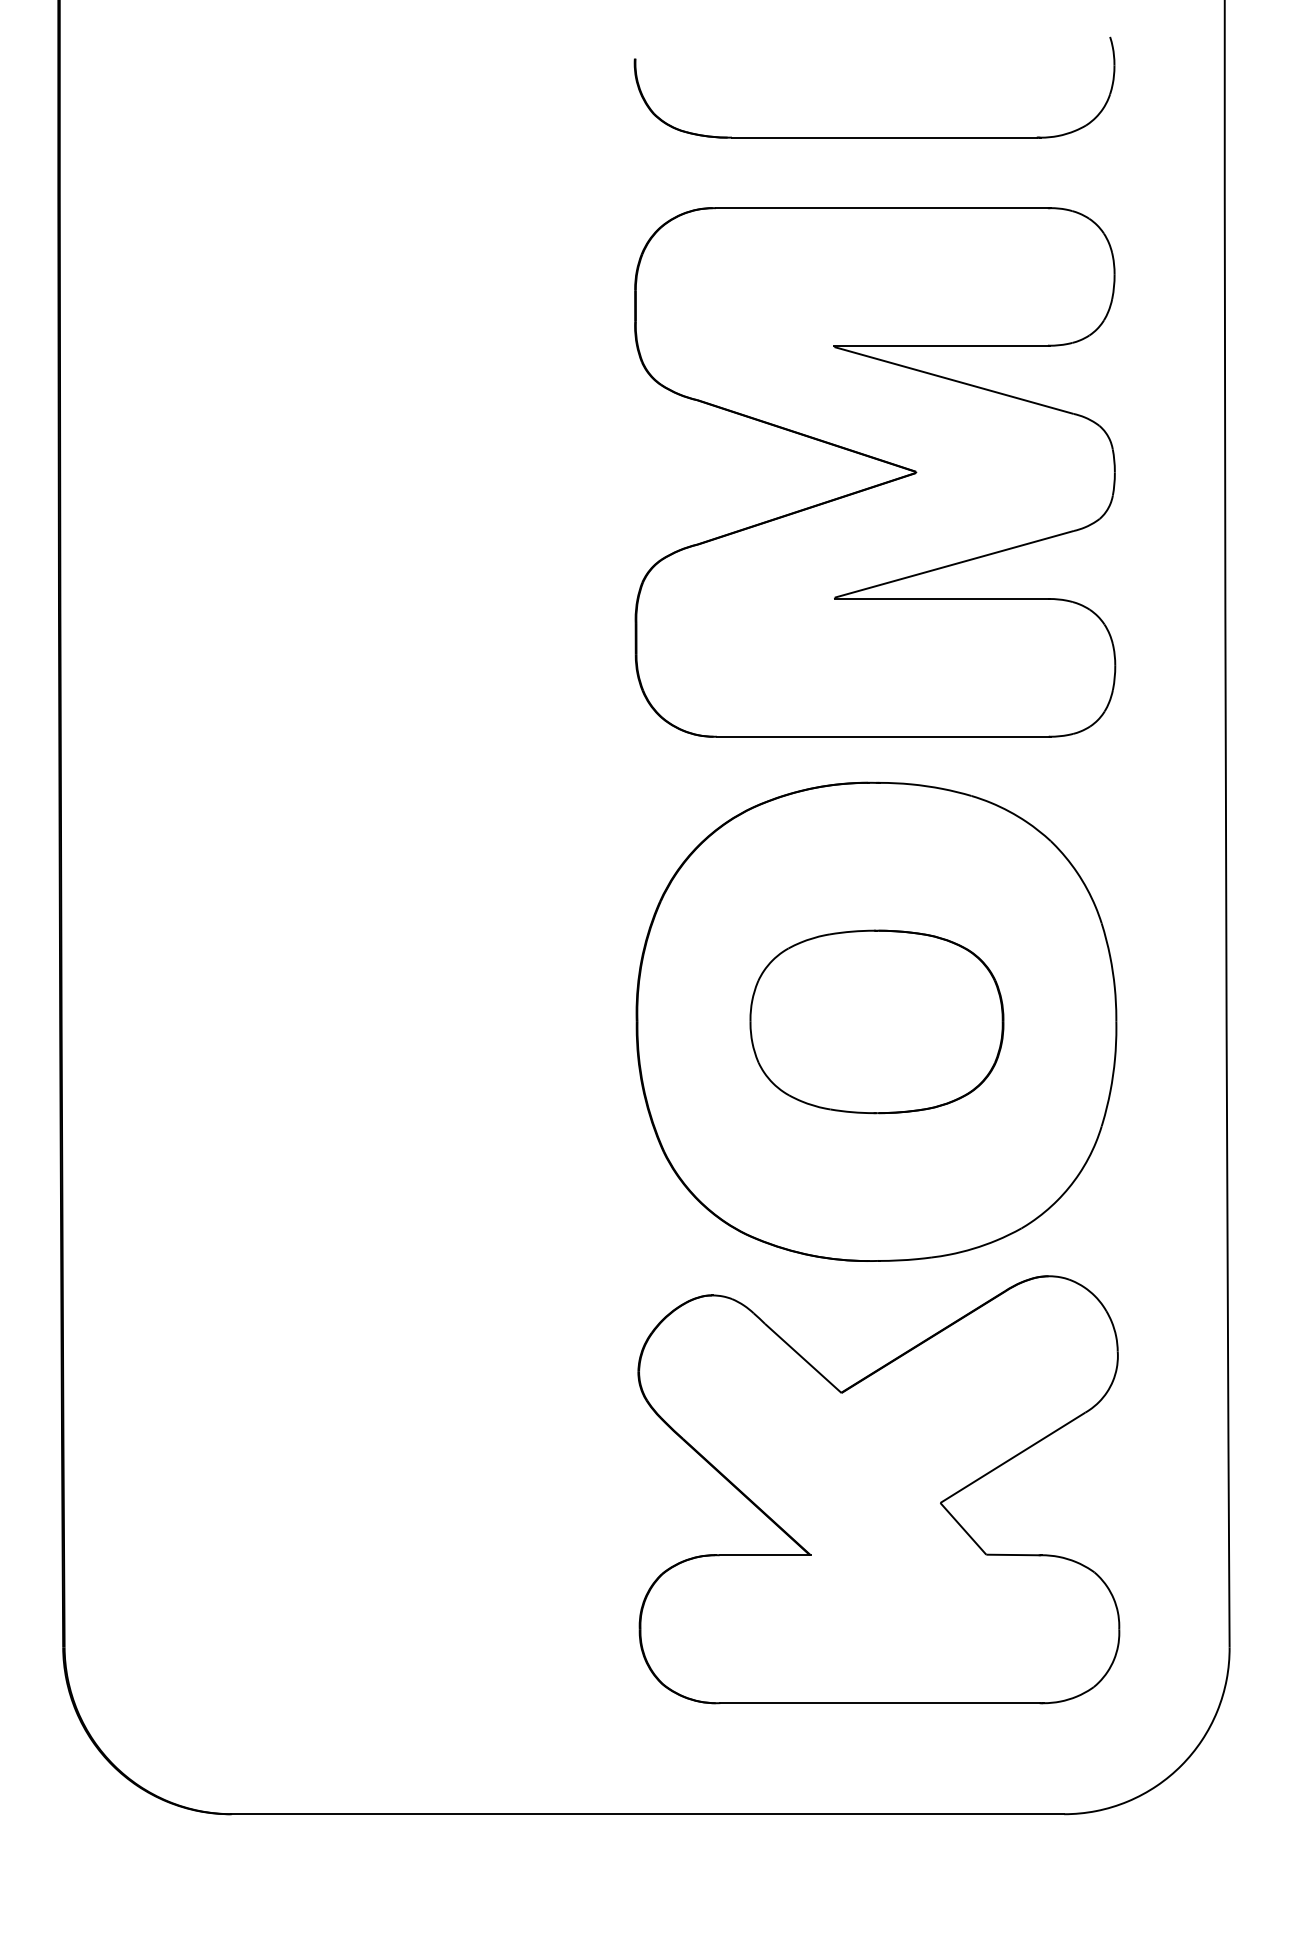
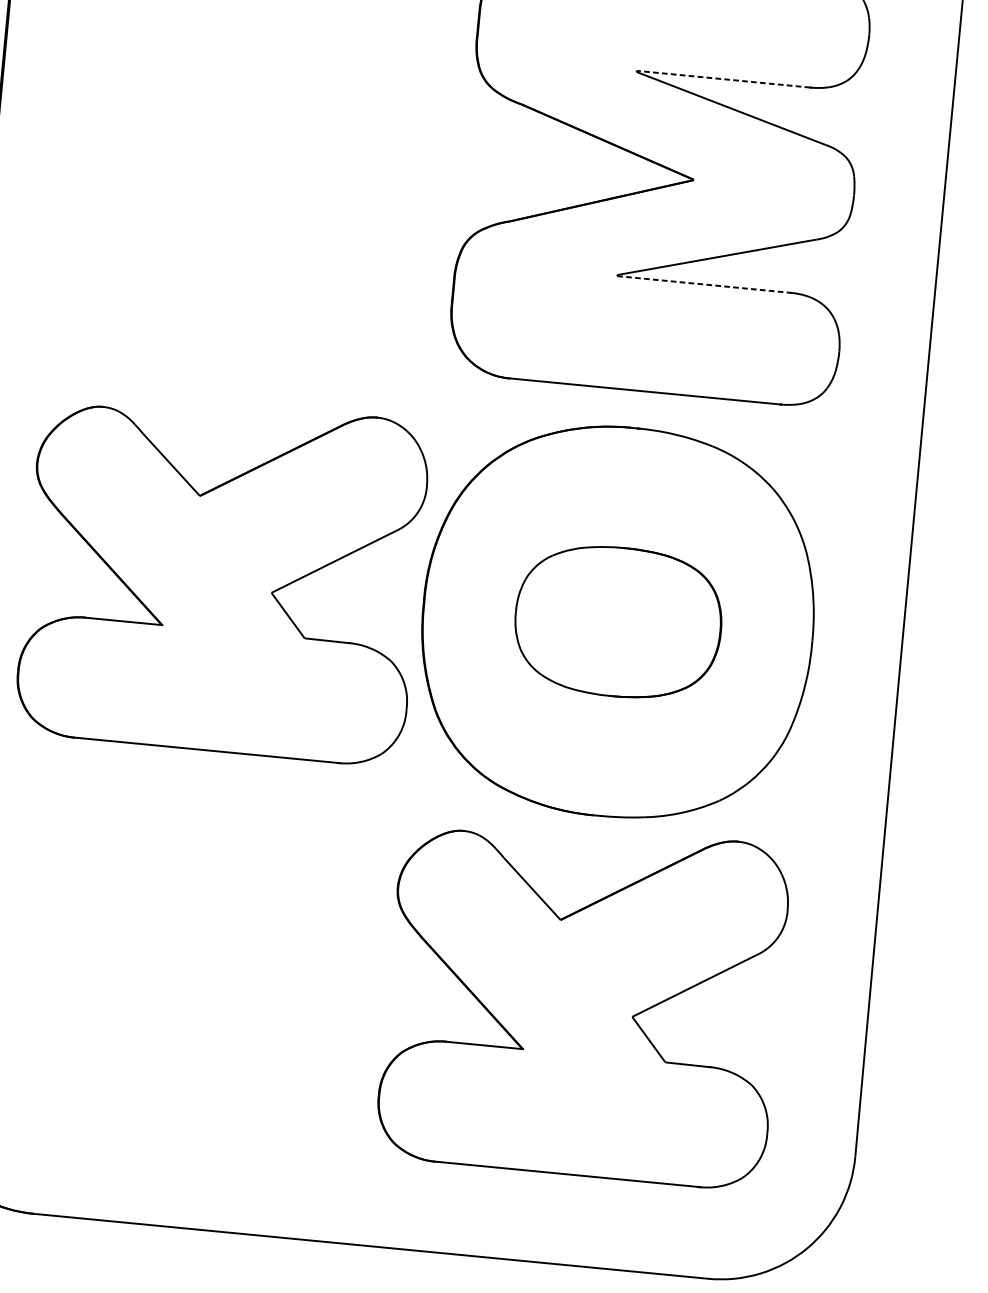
line: (941, 345) -> (723, 79), solid -> dashed
line: (942, 599) -> (704, 284), solid -> dashed
part: (387, 1013) -> (222, 577), added

